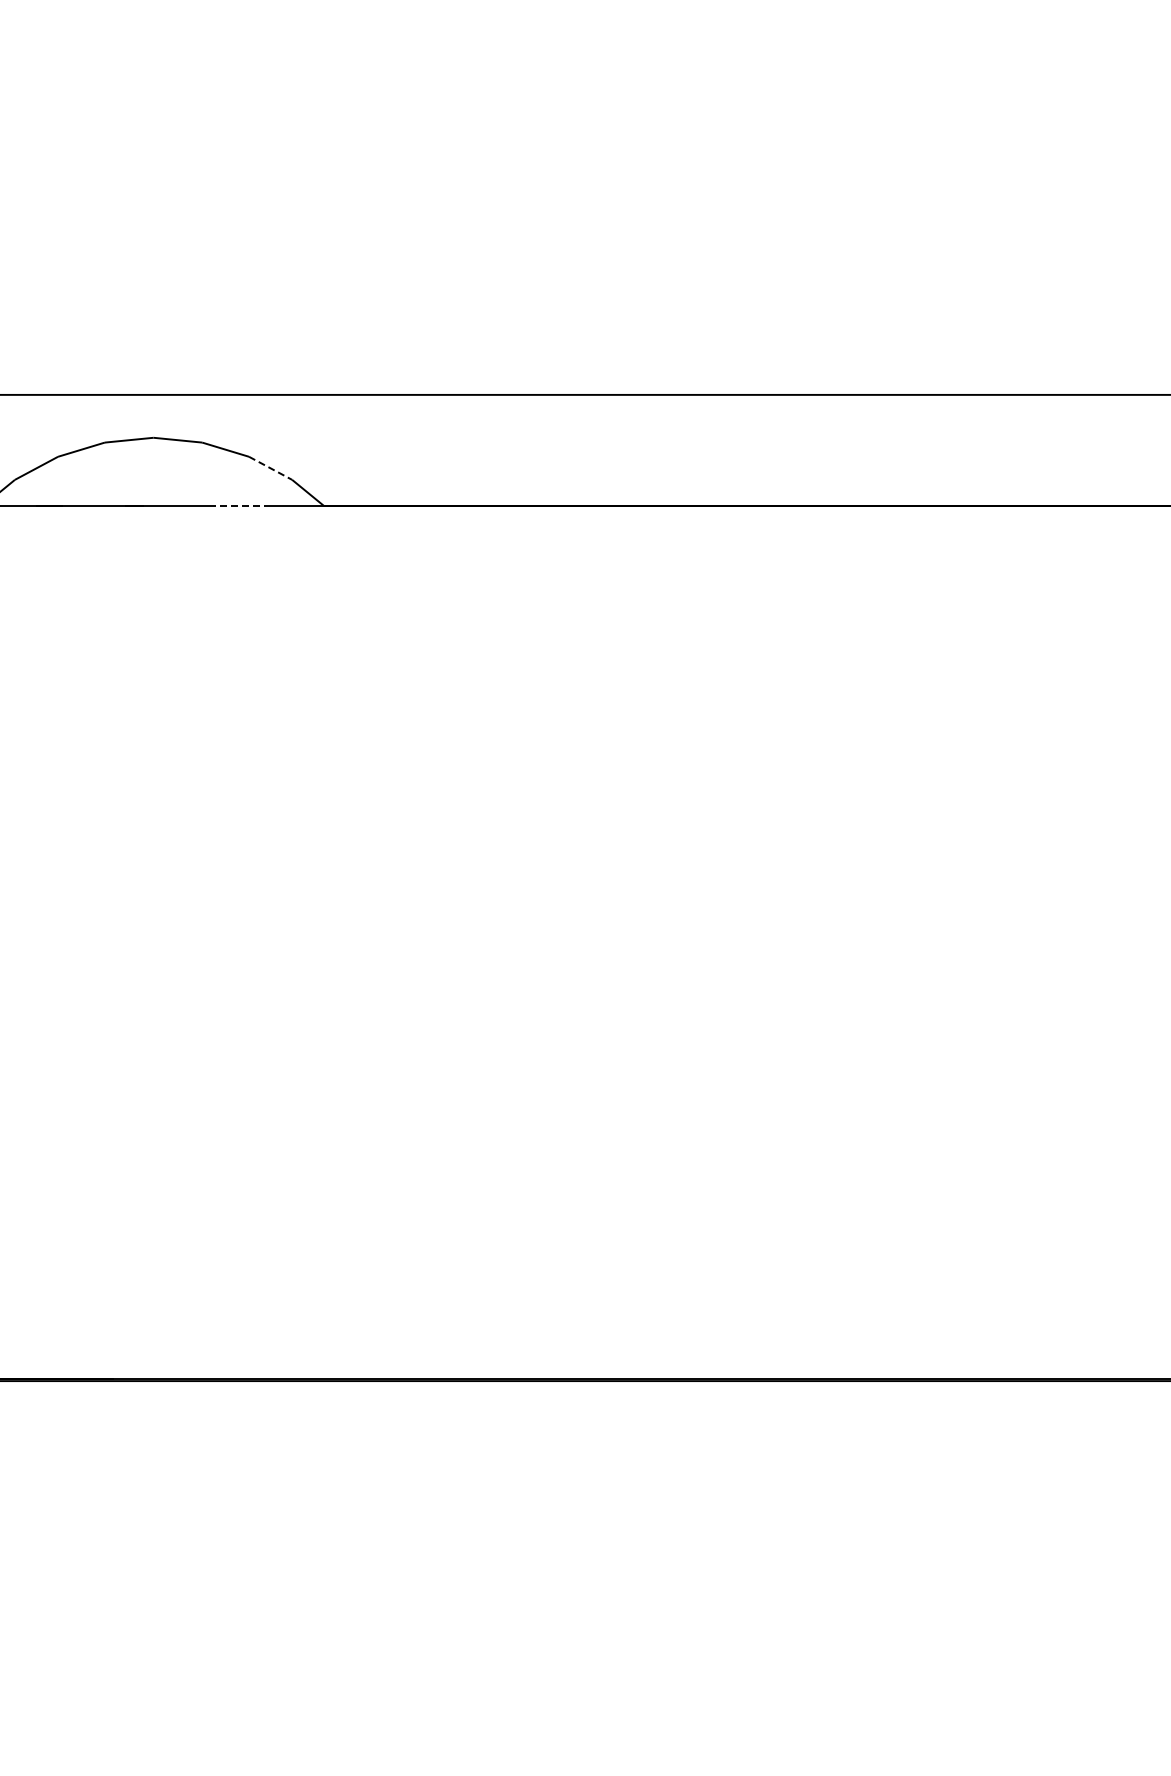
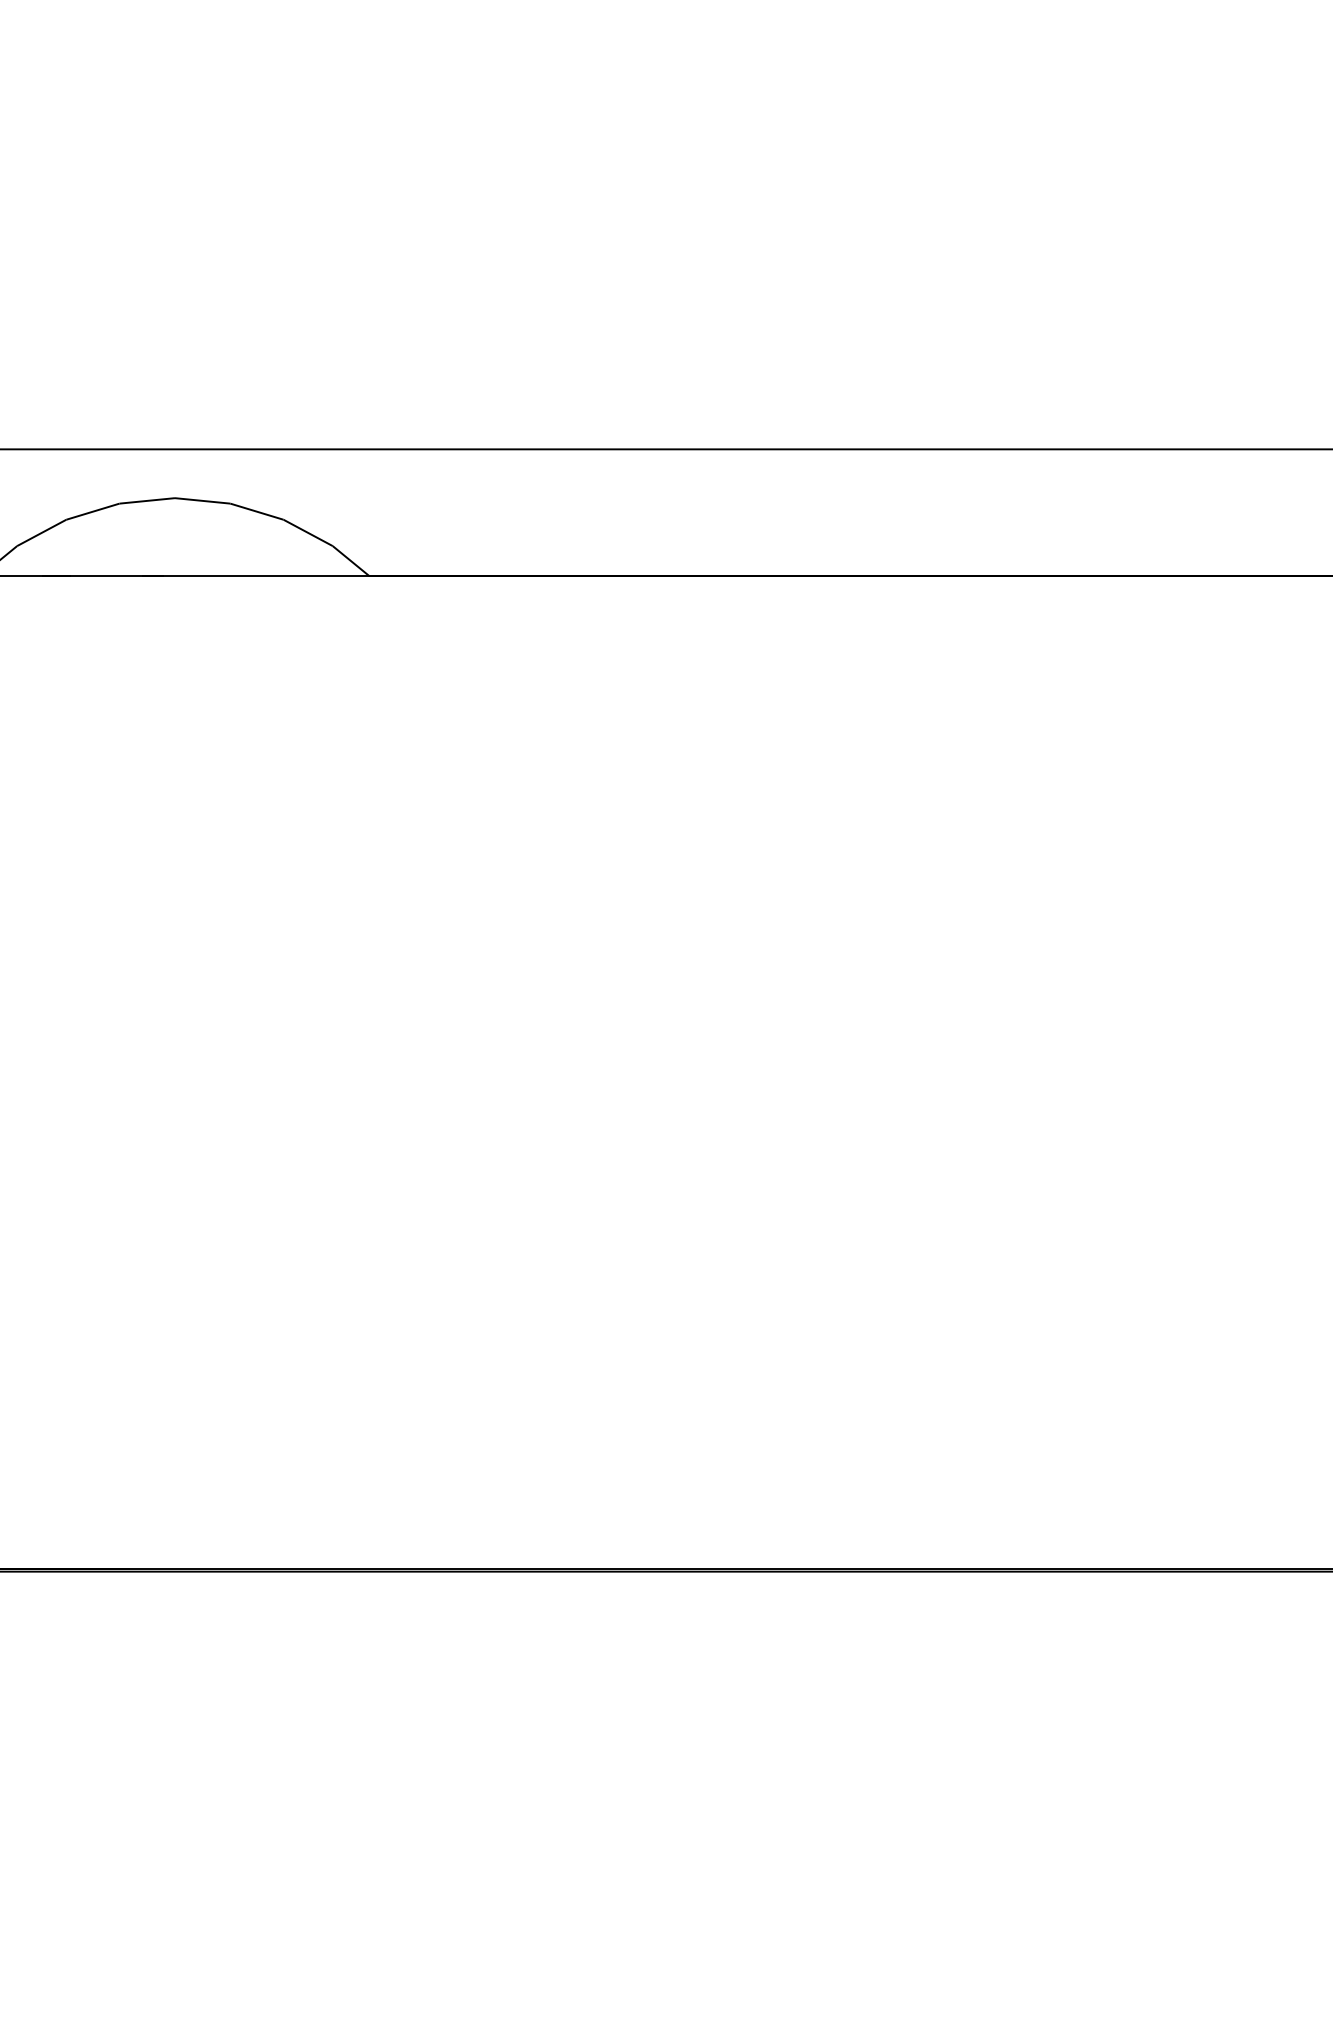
line: (271, 468) -> (309, 533), dashed -> solid
line: (239, 506) -> (272, 576), dashed -> solid

